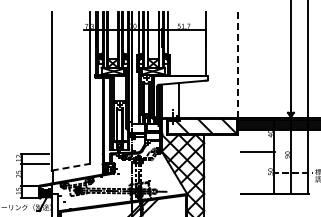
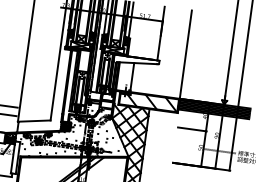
line: (238, 66) -> (186, 56), dashed -> solid
line: (71, 167) -> (34, 121), dashed -> solid

